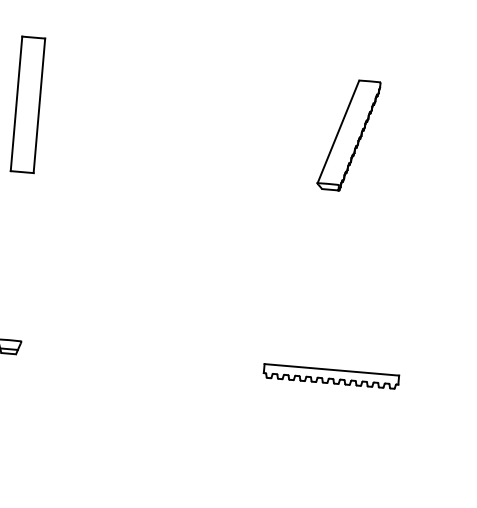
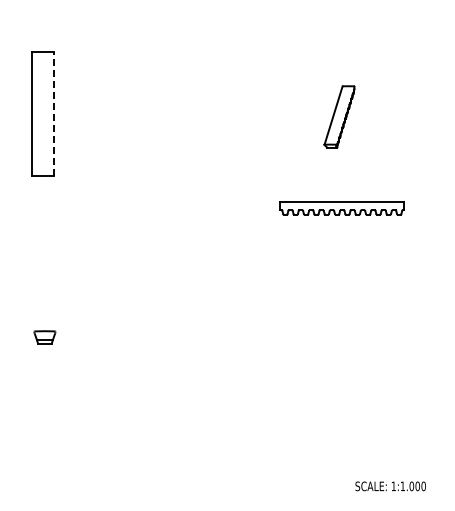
line: (39, 105) -> (53, 113), solid -> dashed
part: (348, 134) -> (339, 116), size x0.6
part: (330, 376) -> (341, 208), moved

